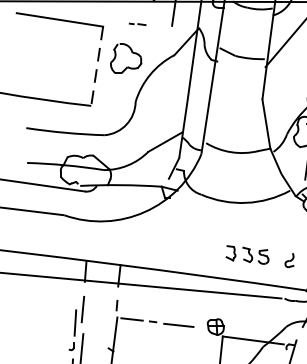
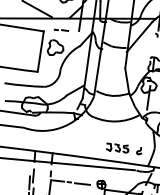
part: (137, 22) -> (61, 29), size x1.67
line: (96, 67) -> (40, 52), dashed -> solid

